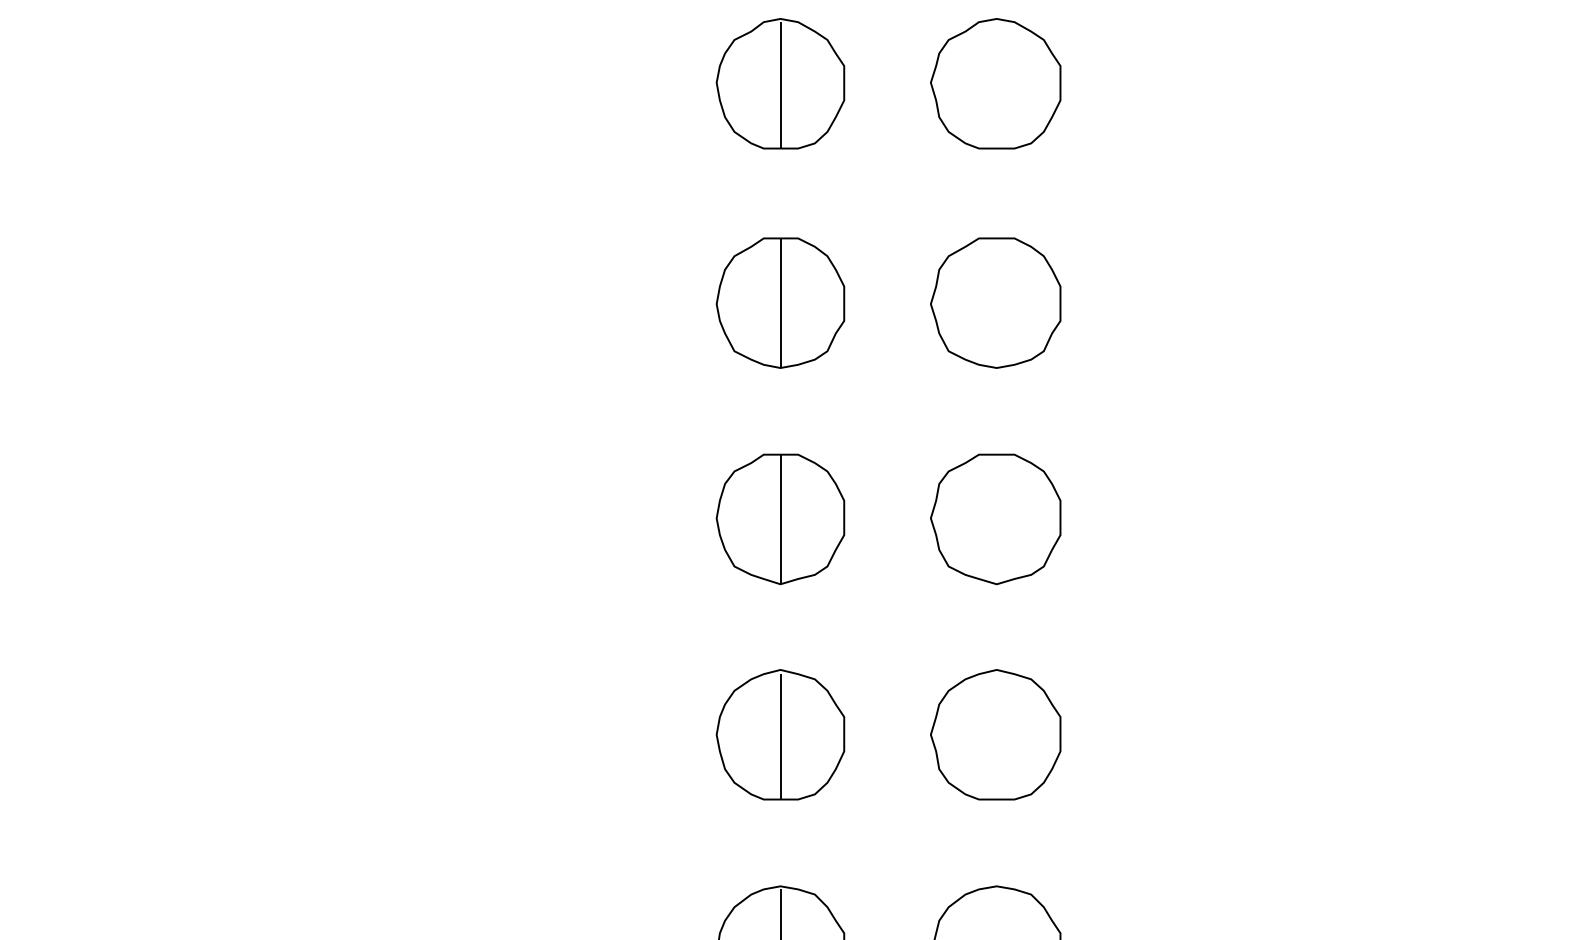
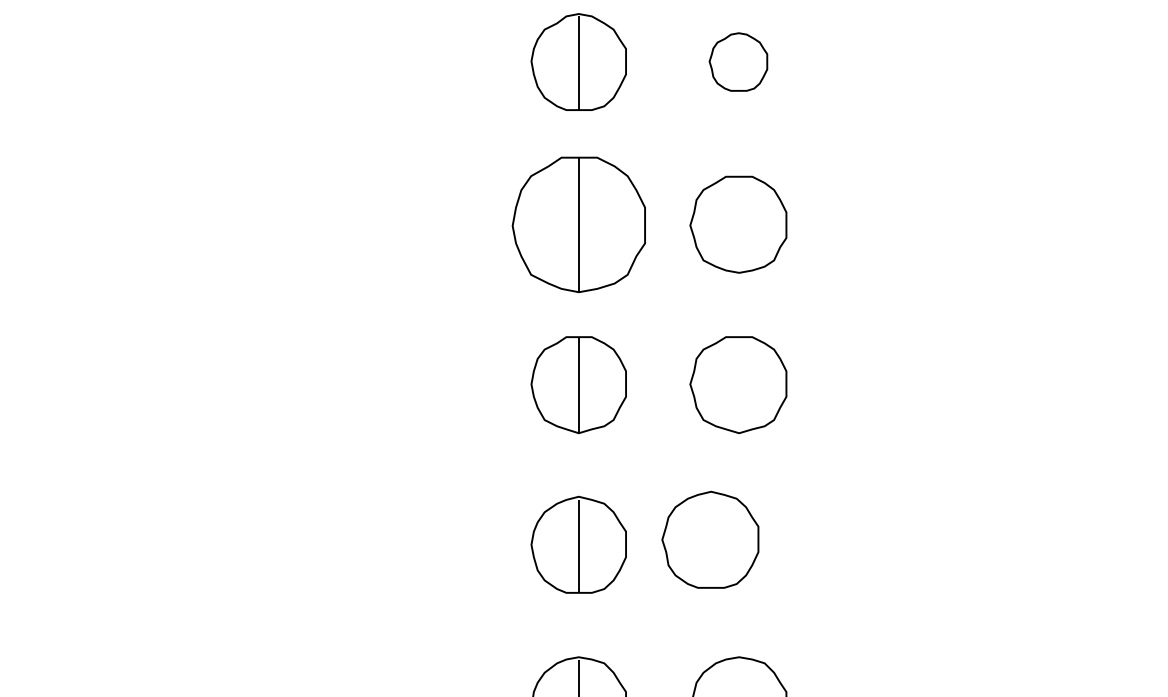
part: (995, 82) -> (738, 61), size x0.6
part: (780, 302) -> (578, 224), size x1.4
part: (995, 734) -> (710, 539), moved

